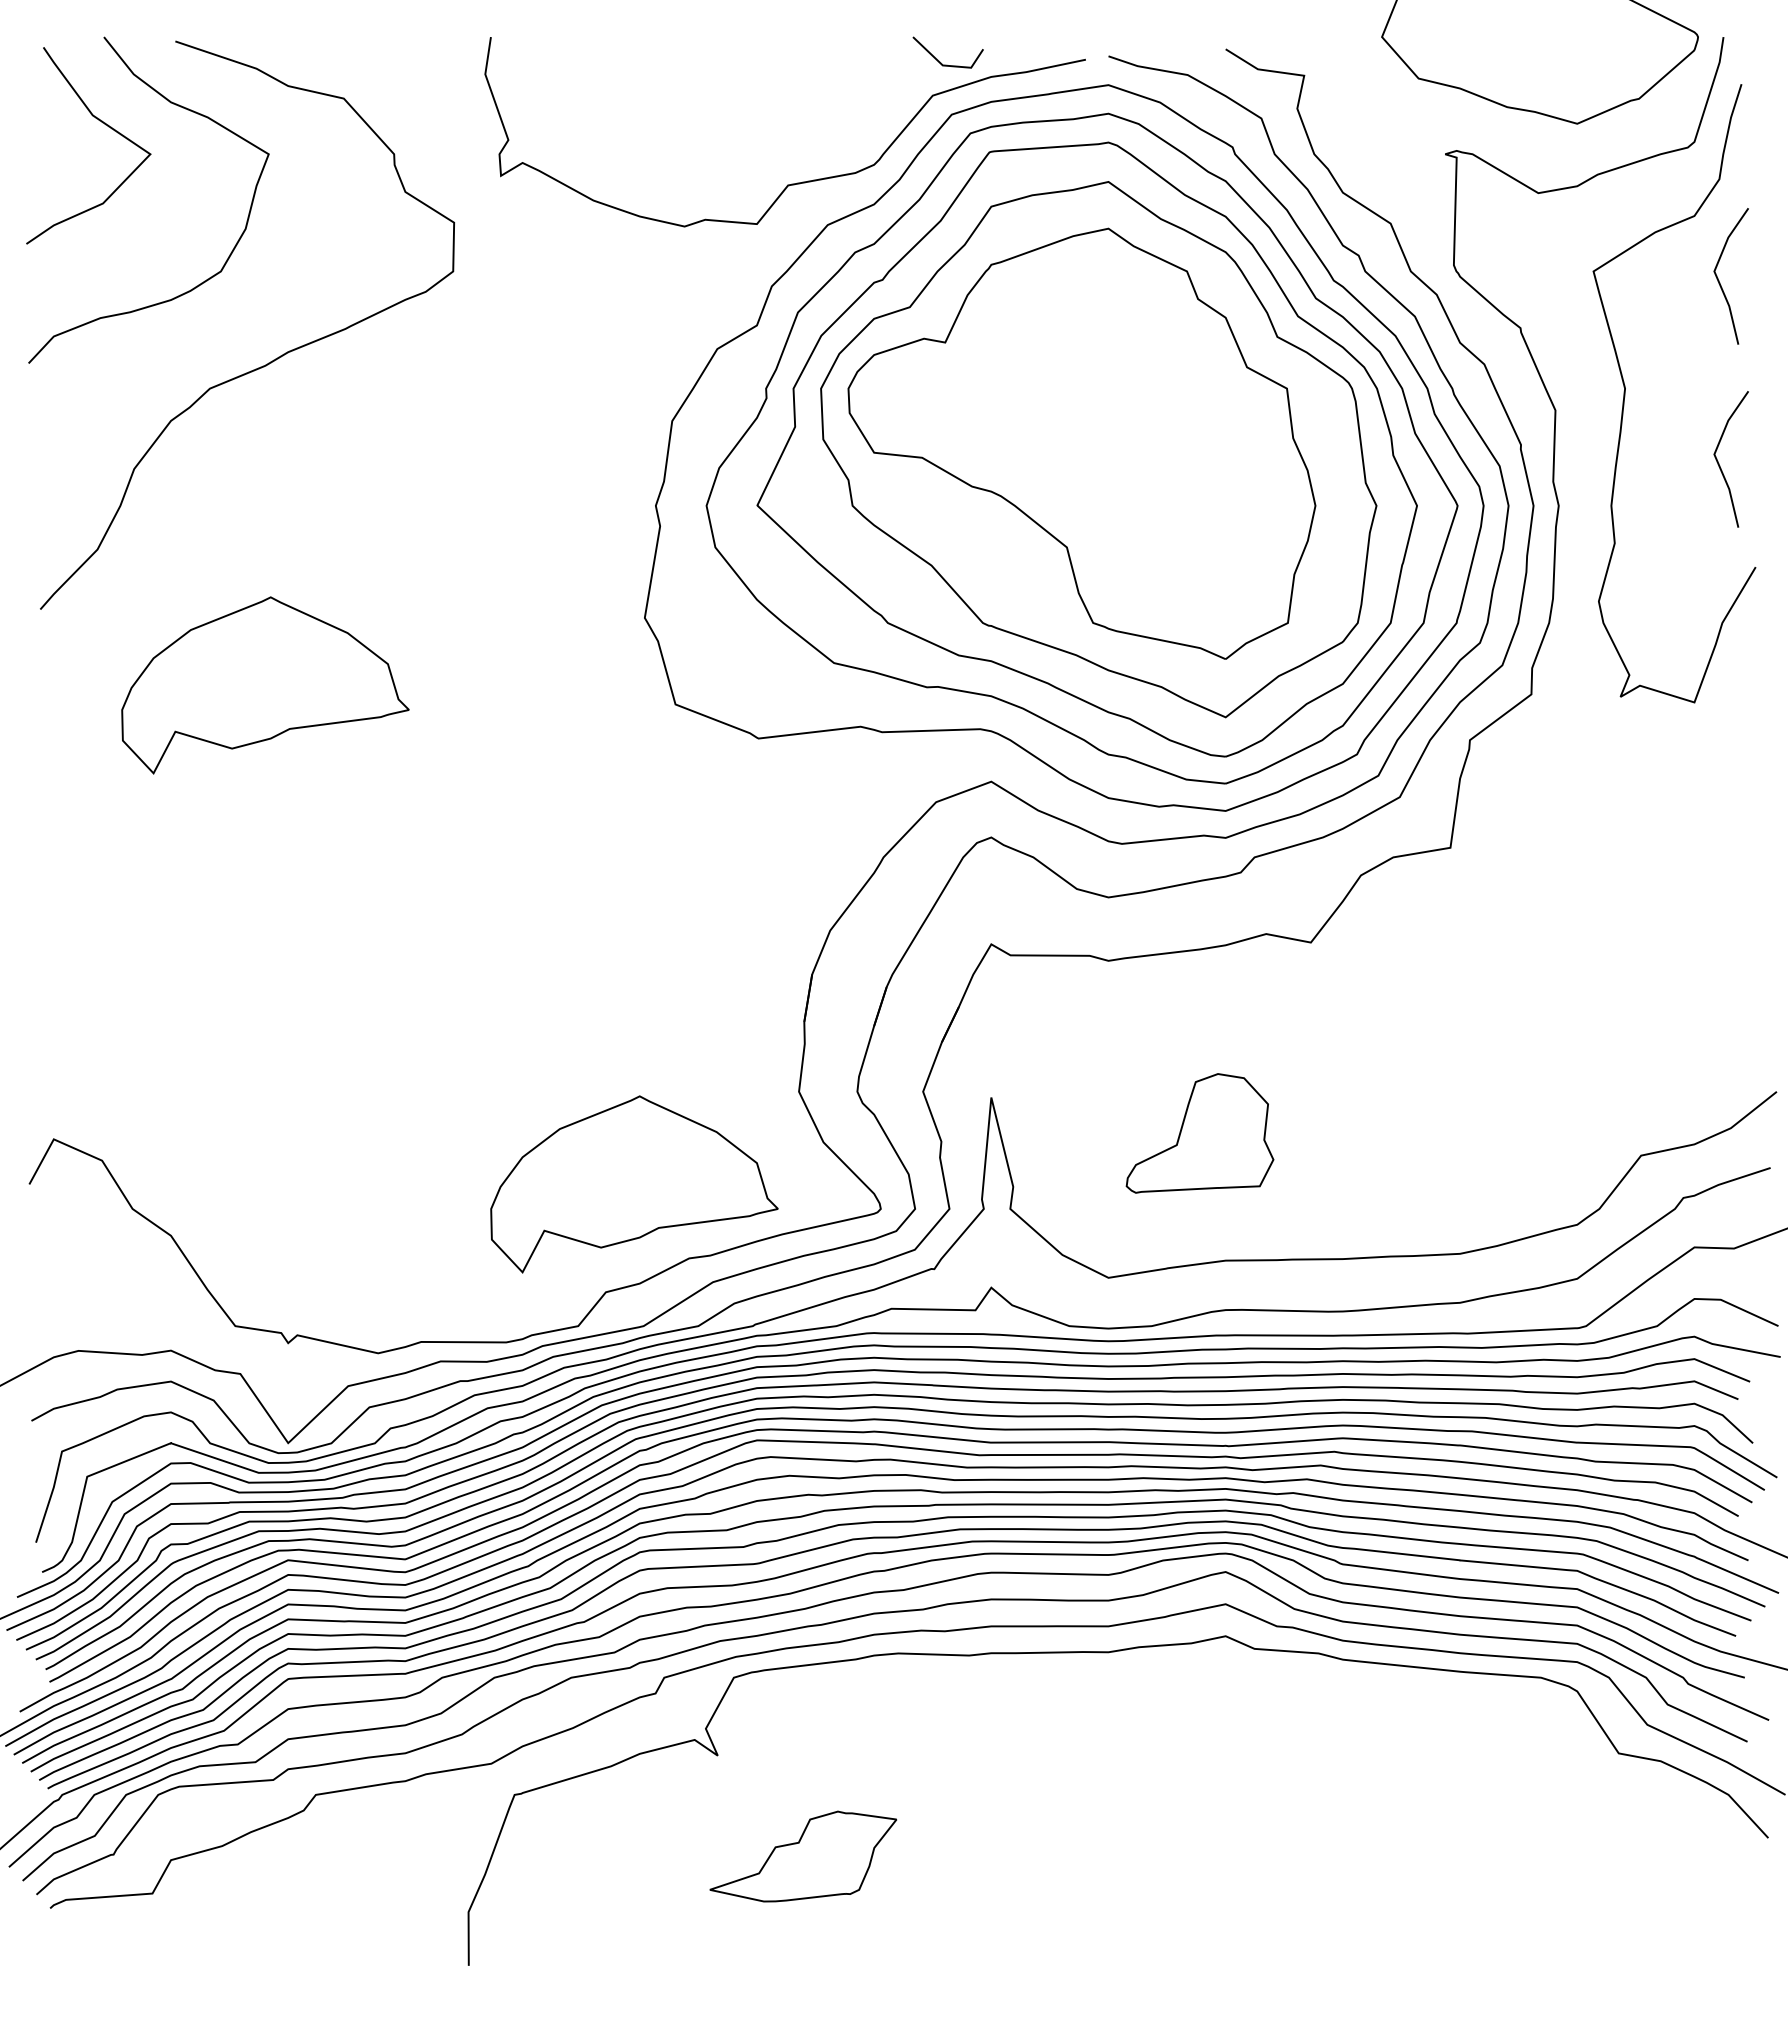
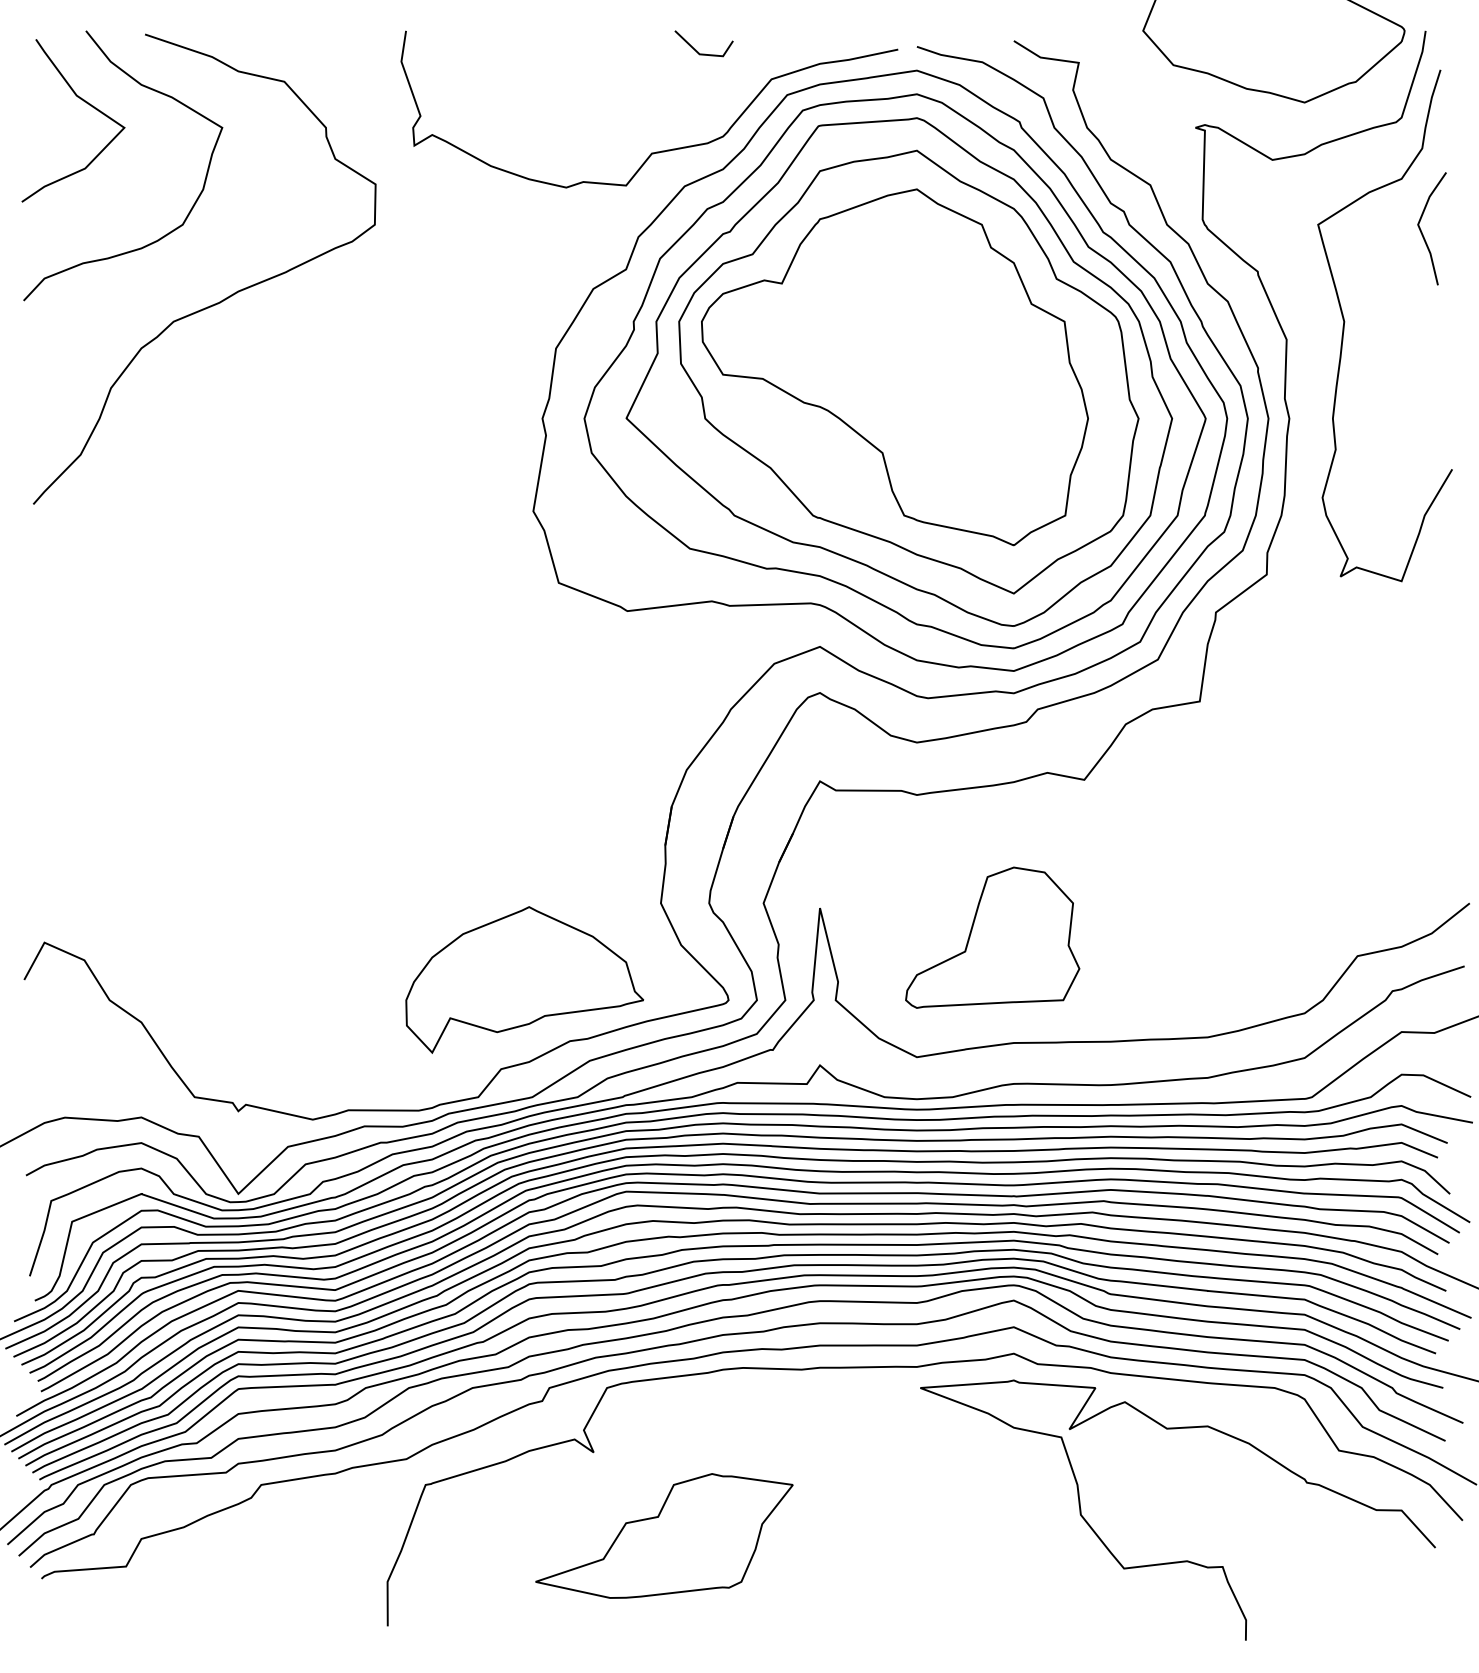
line: (939, 60) -> (696, 50), moved
line: (1720, 465) -> (1423, 385), removed
part: (265, 685) -> (219, 567), removed
part: (1199, 1133) -> (992, 937), size x1.43
part: (803, 1856) -> (664, 1535), size x1.67
curve: (1429, 1886) -> (1182, 1560), added

